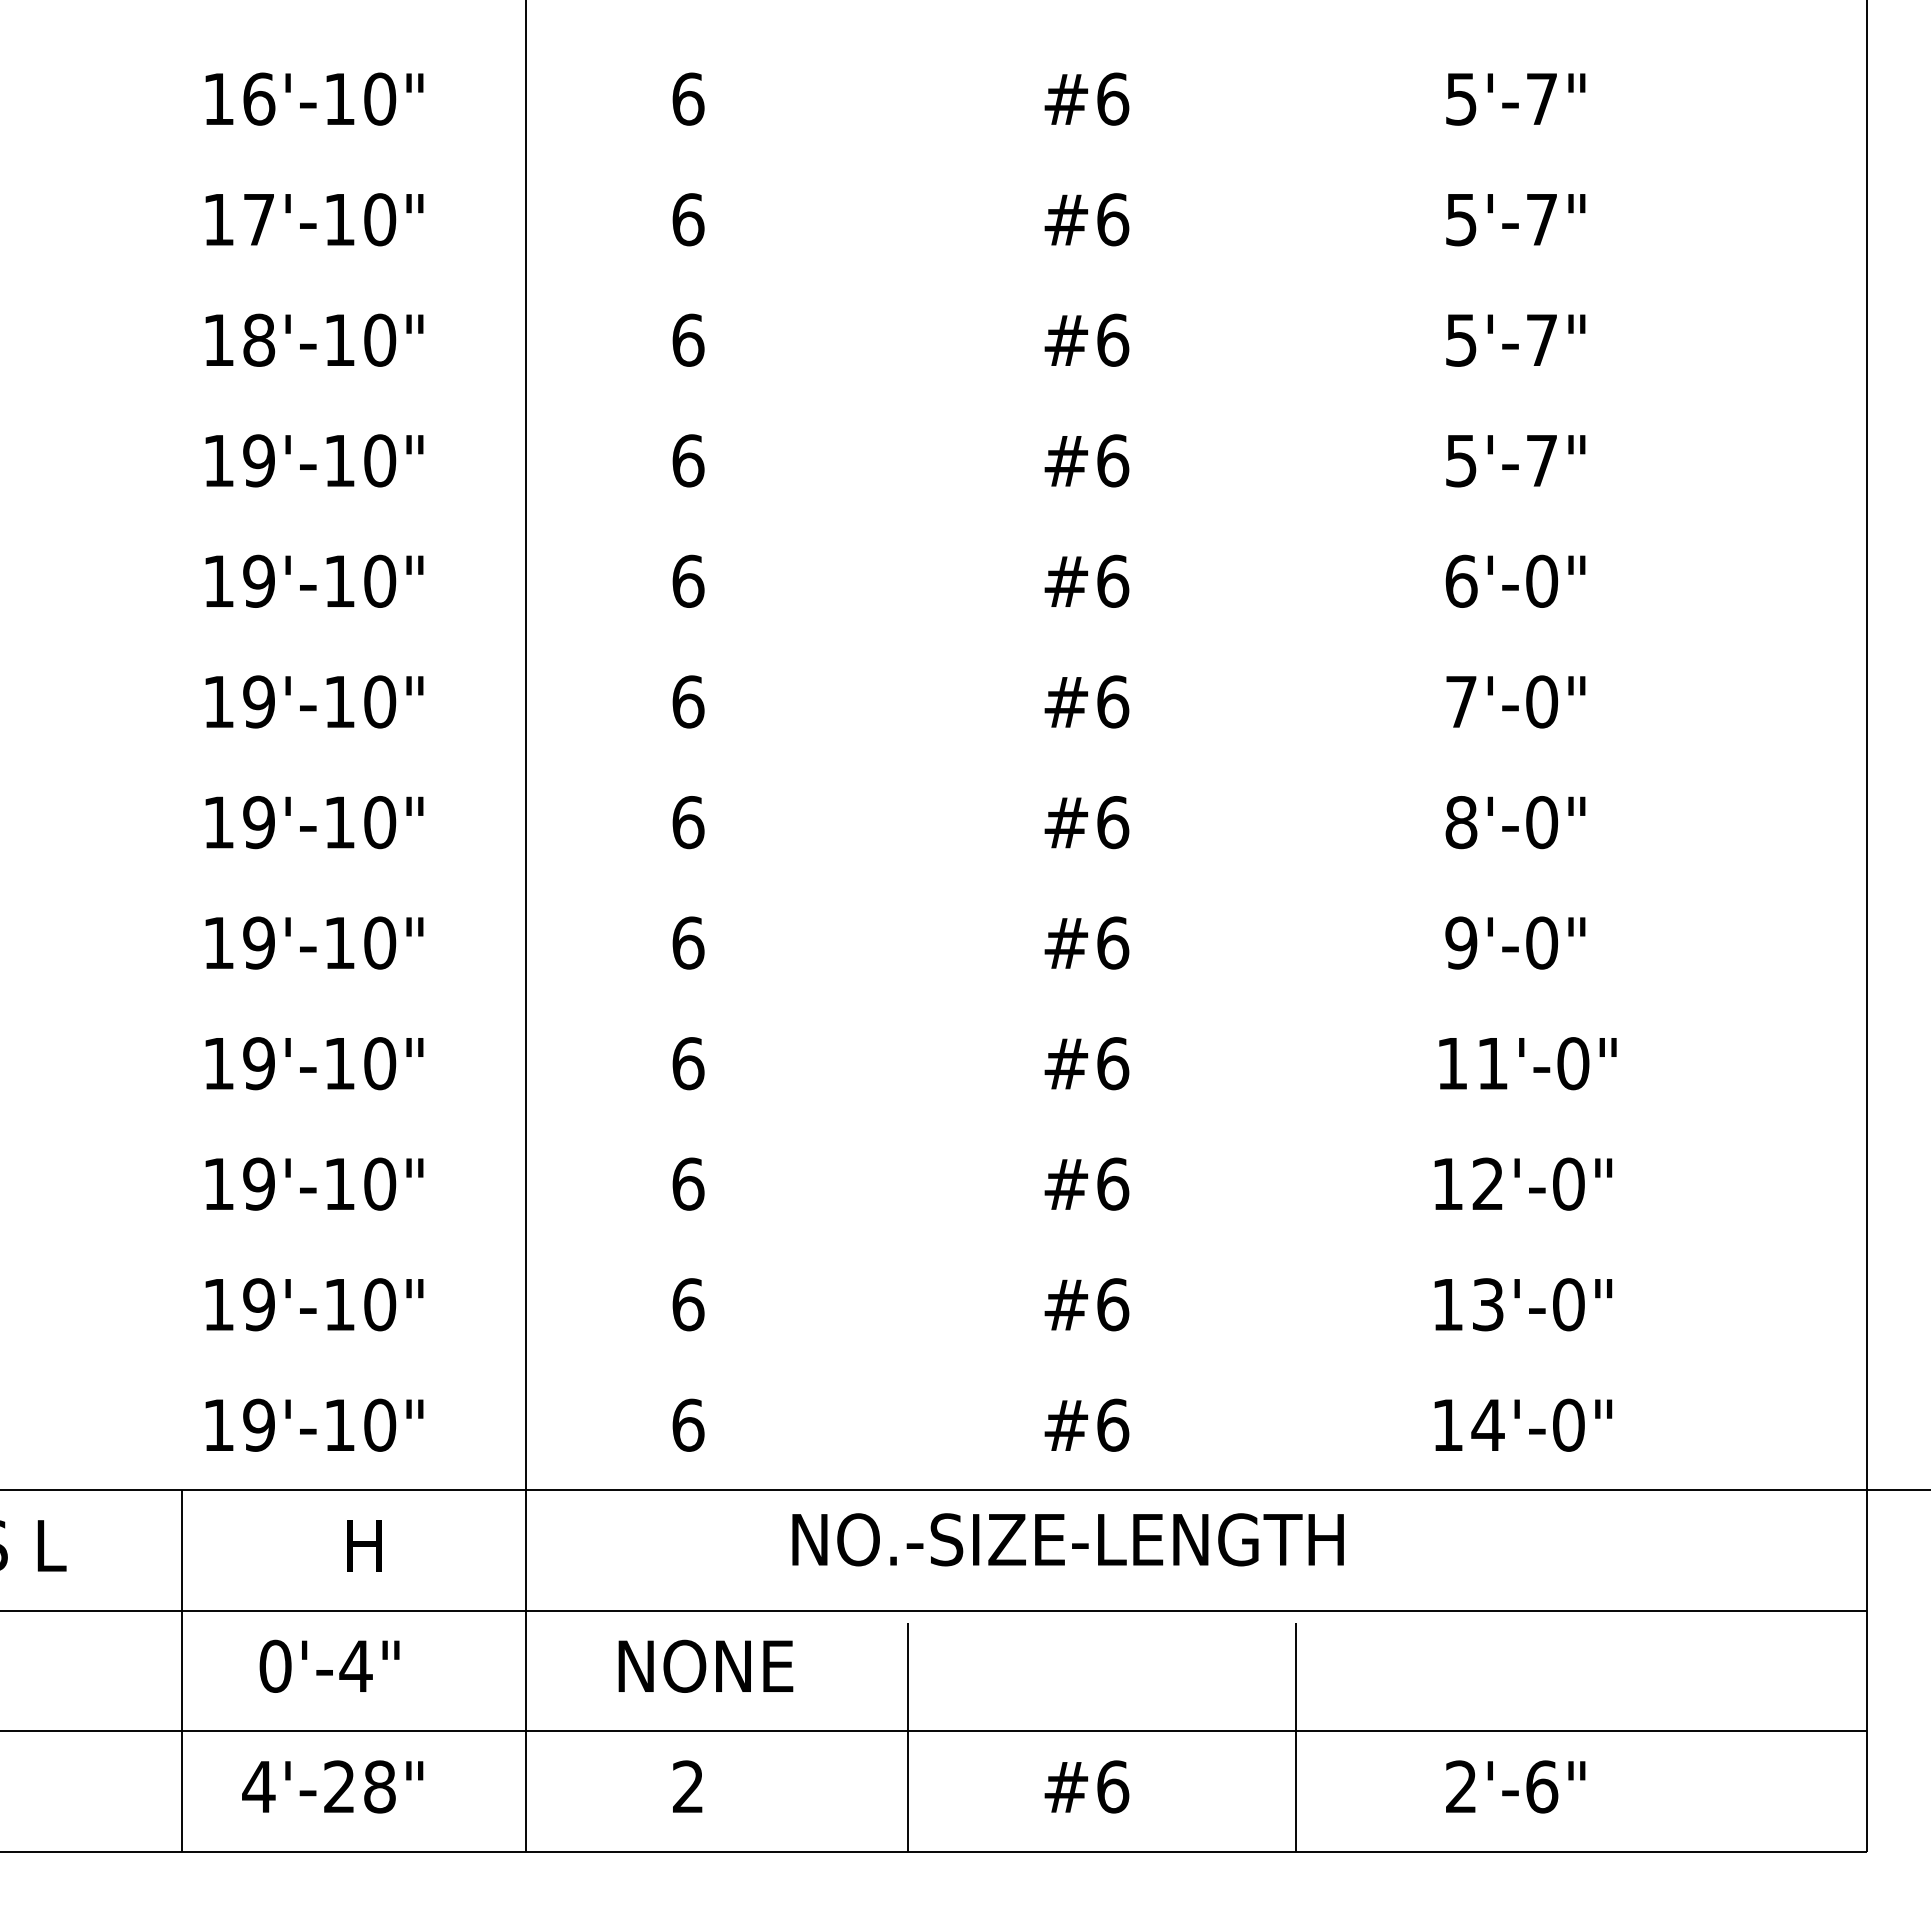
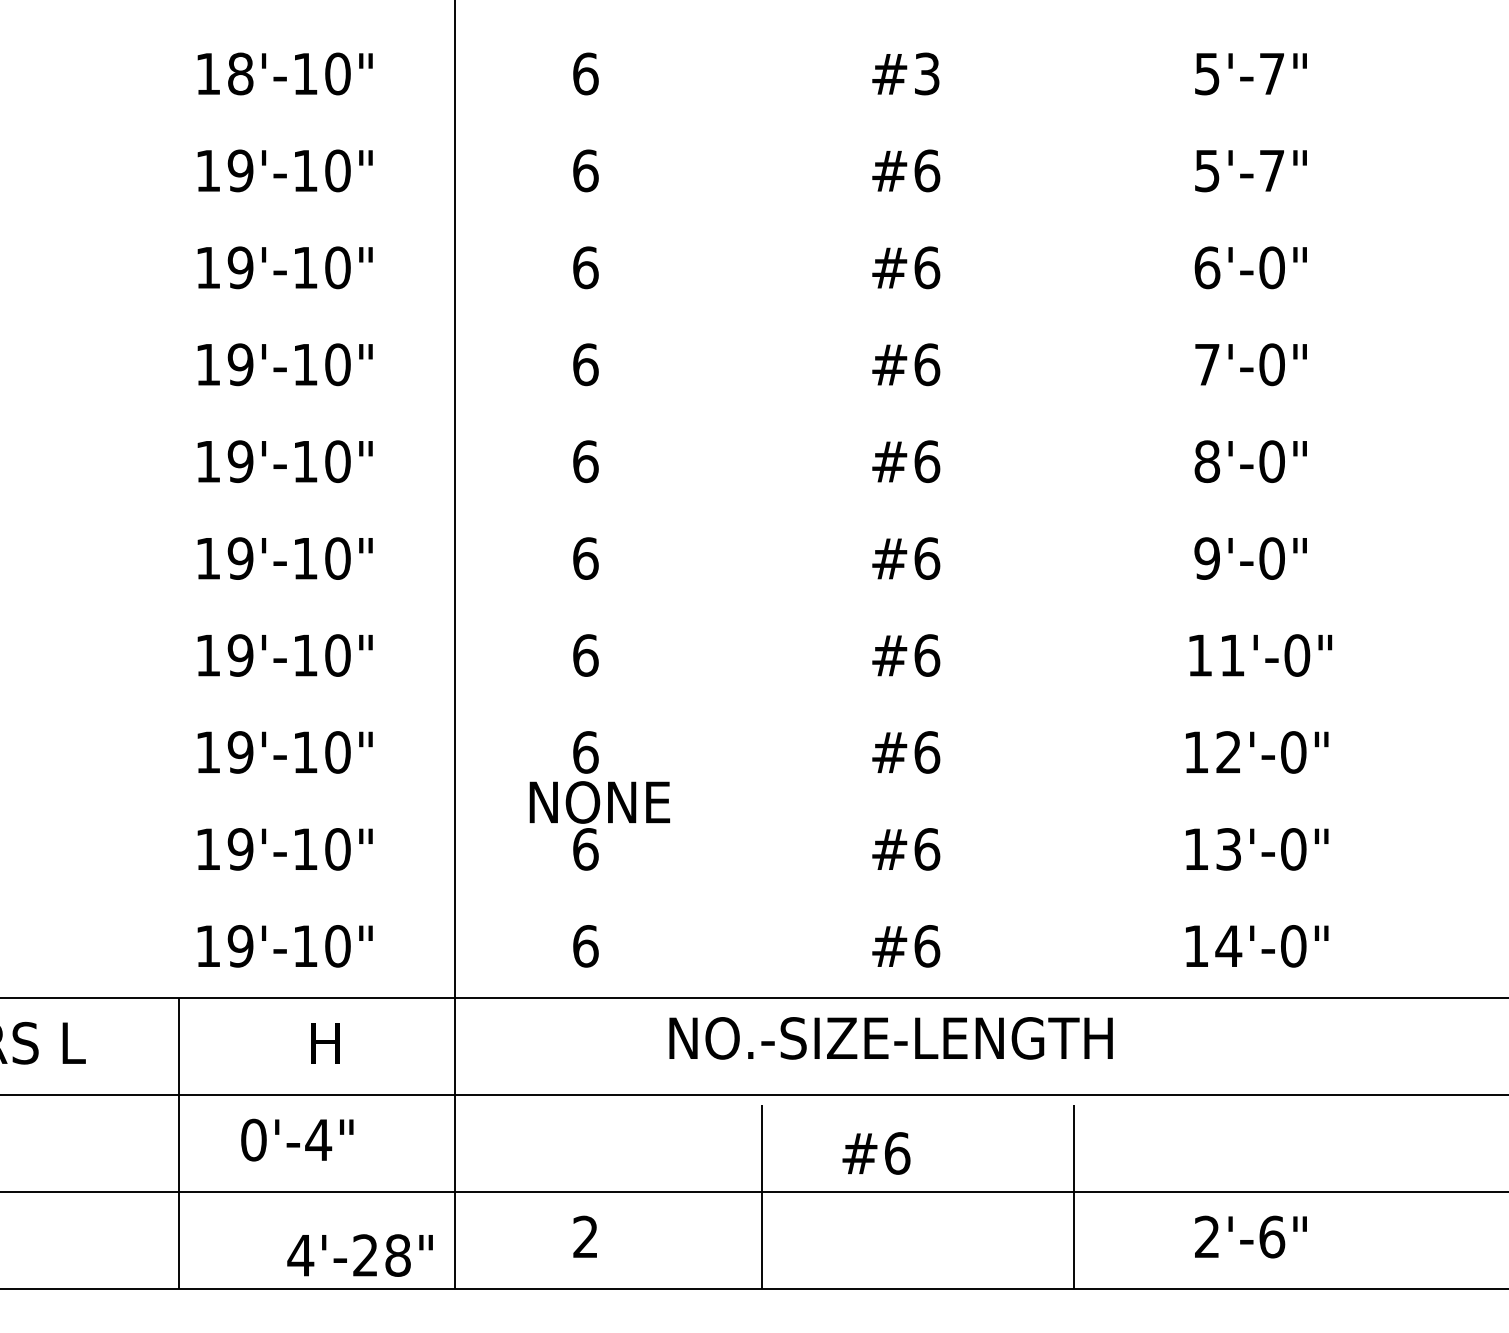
text: (1113, 339) -> (927, 73), #6 -> #3
text: (705, 1665) -> (599, 801), moved
text: (332, 1786) -> (359, 1255), moved
text: (1086, 1786) -> (876, 1153), moved

